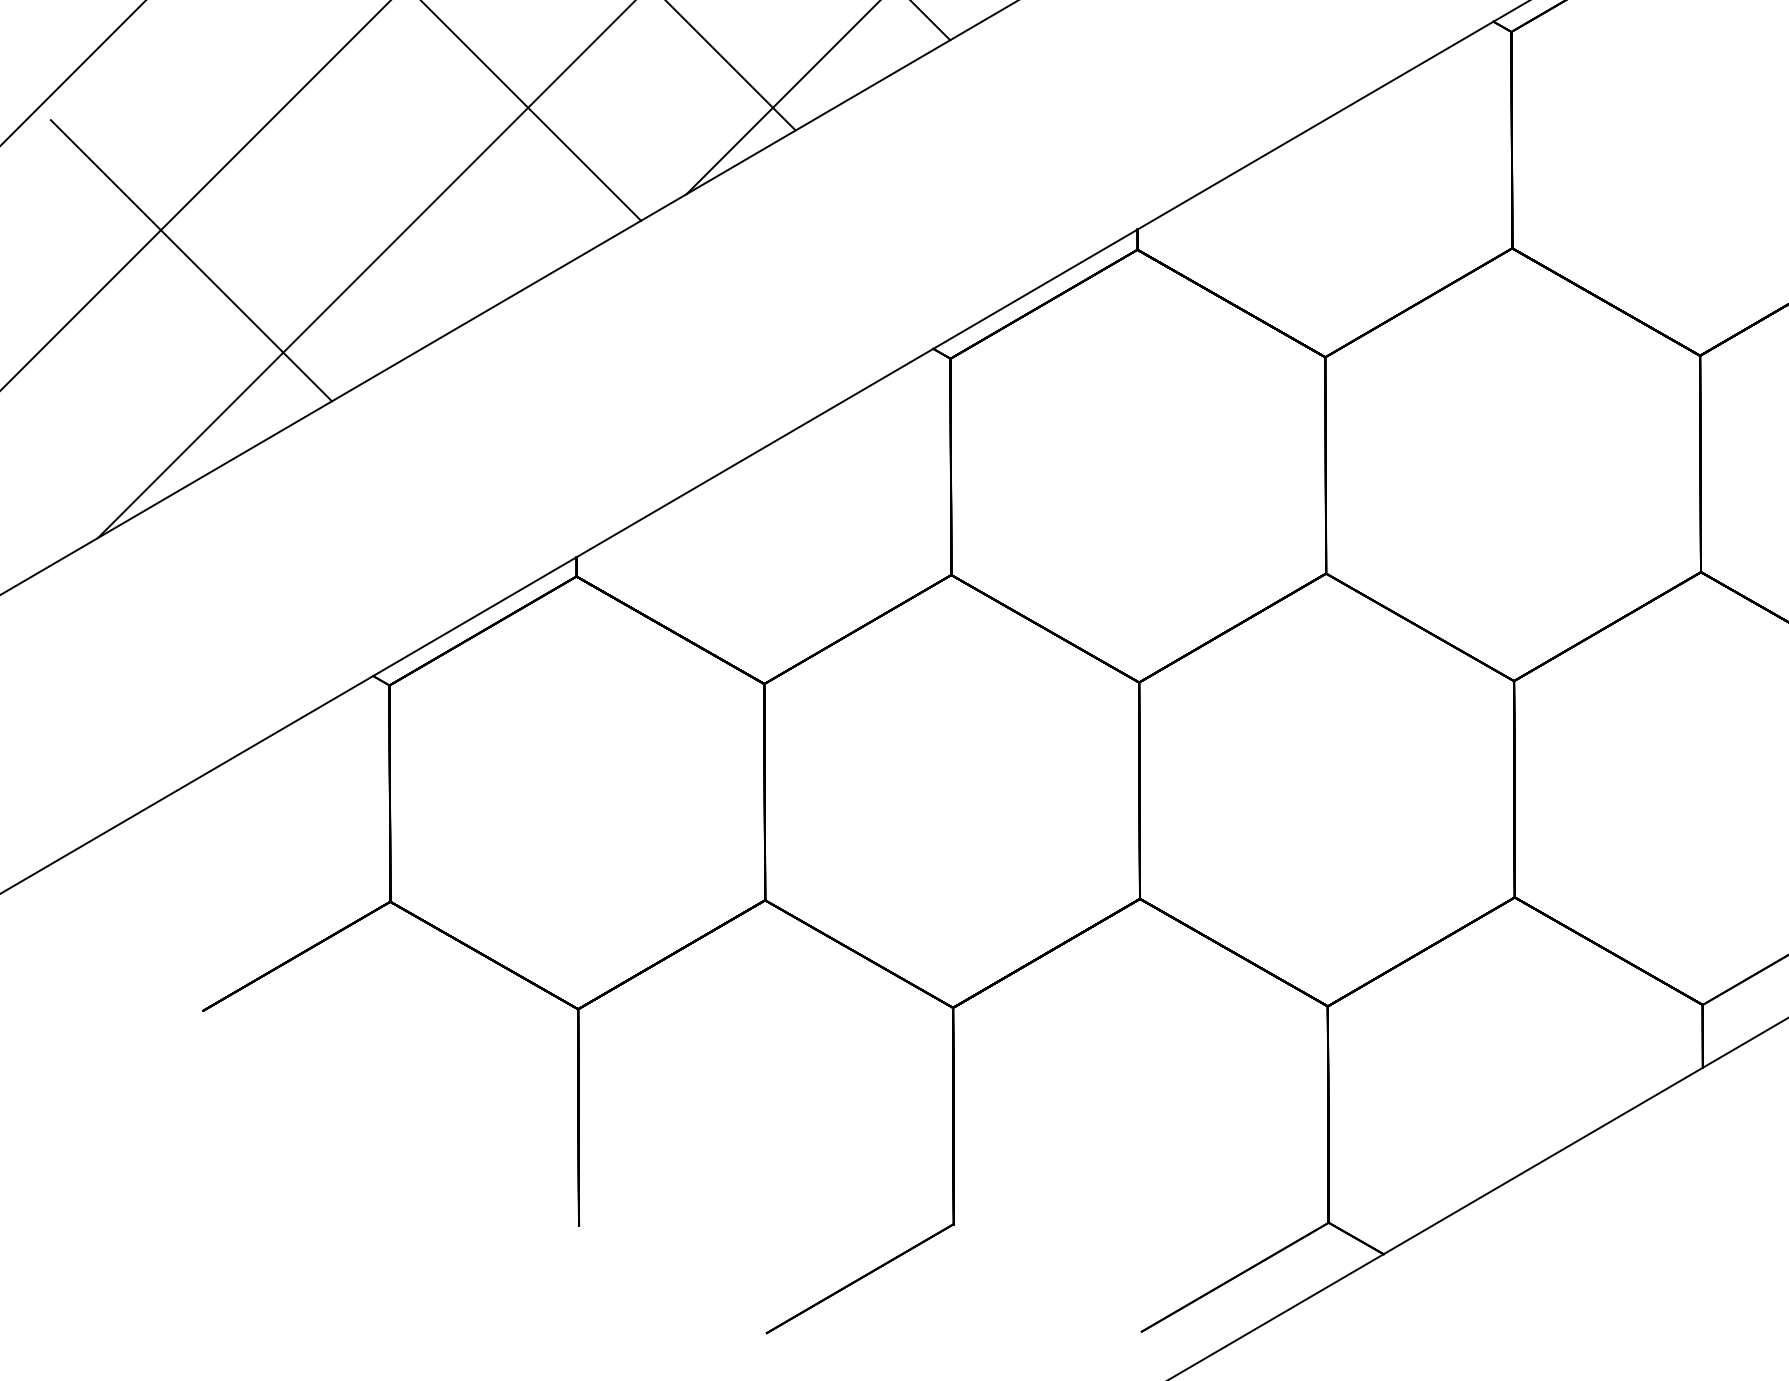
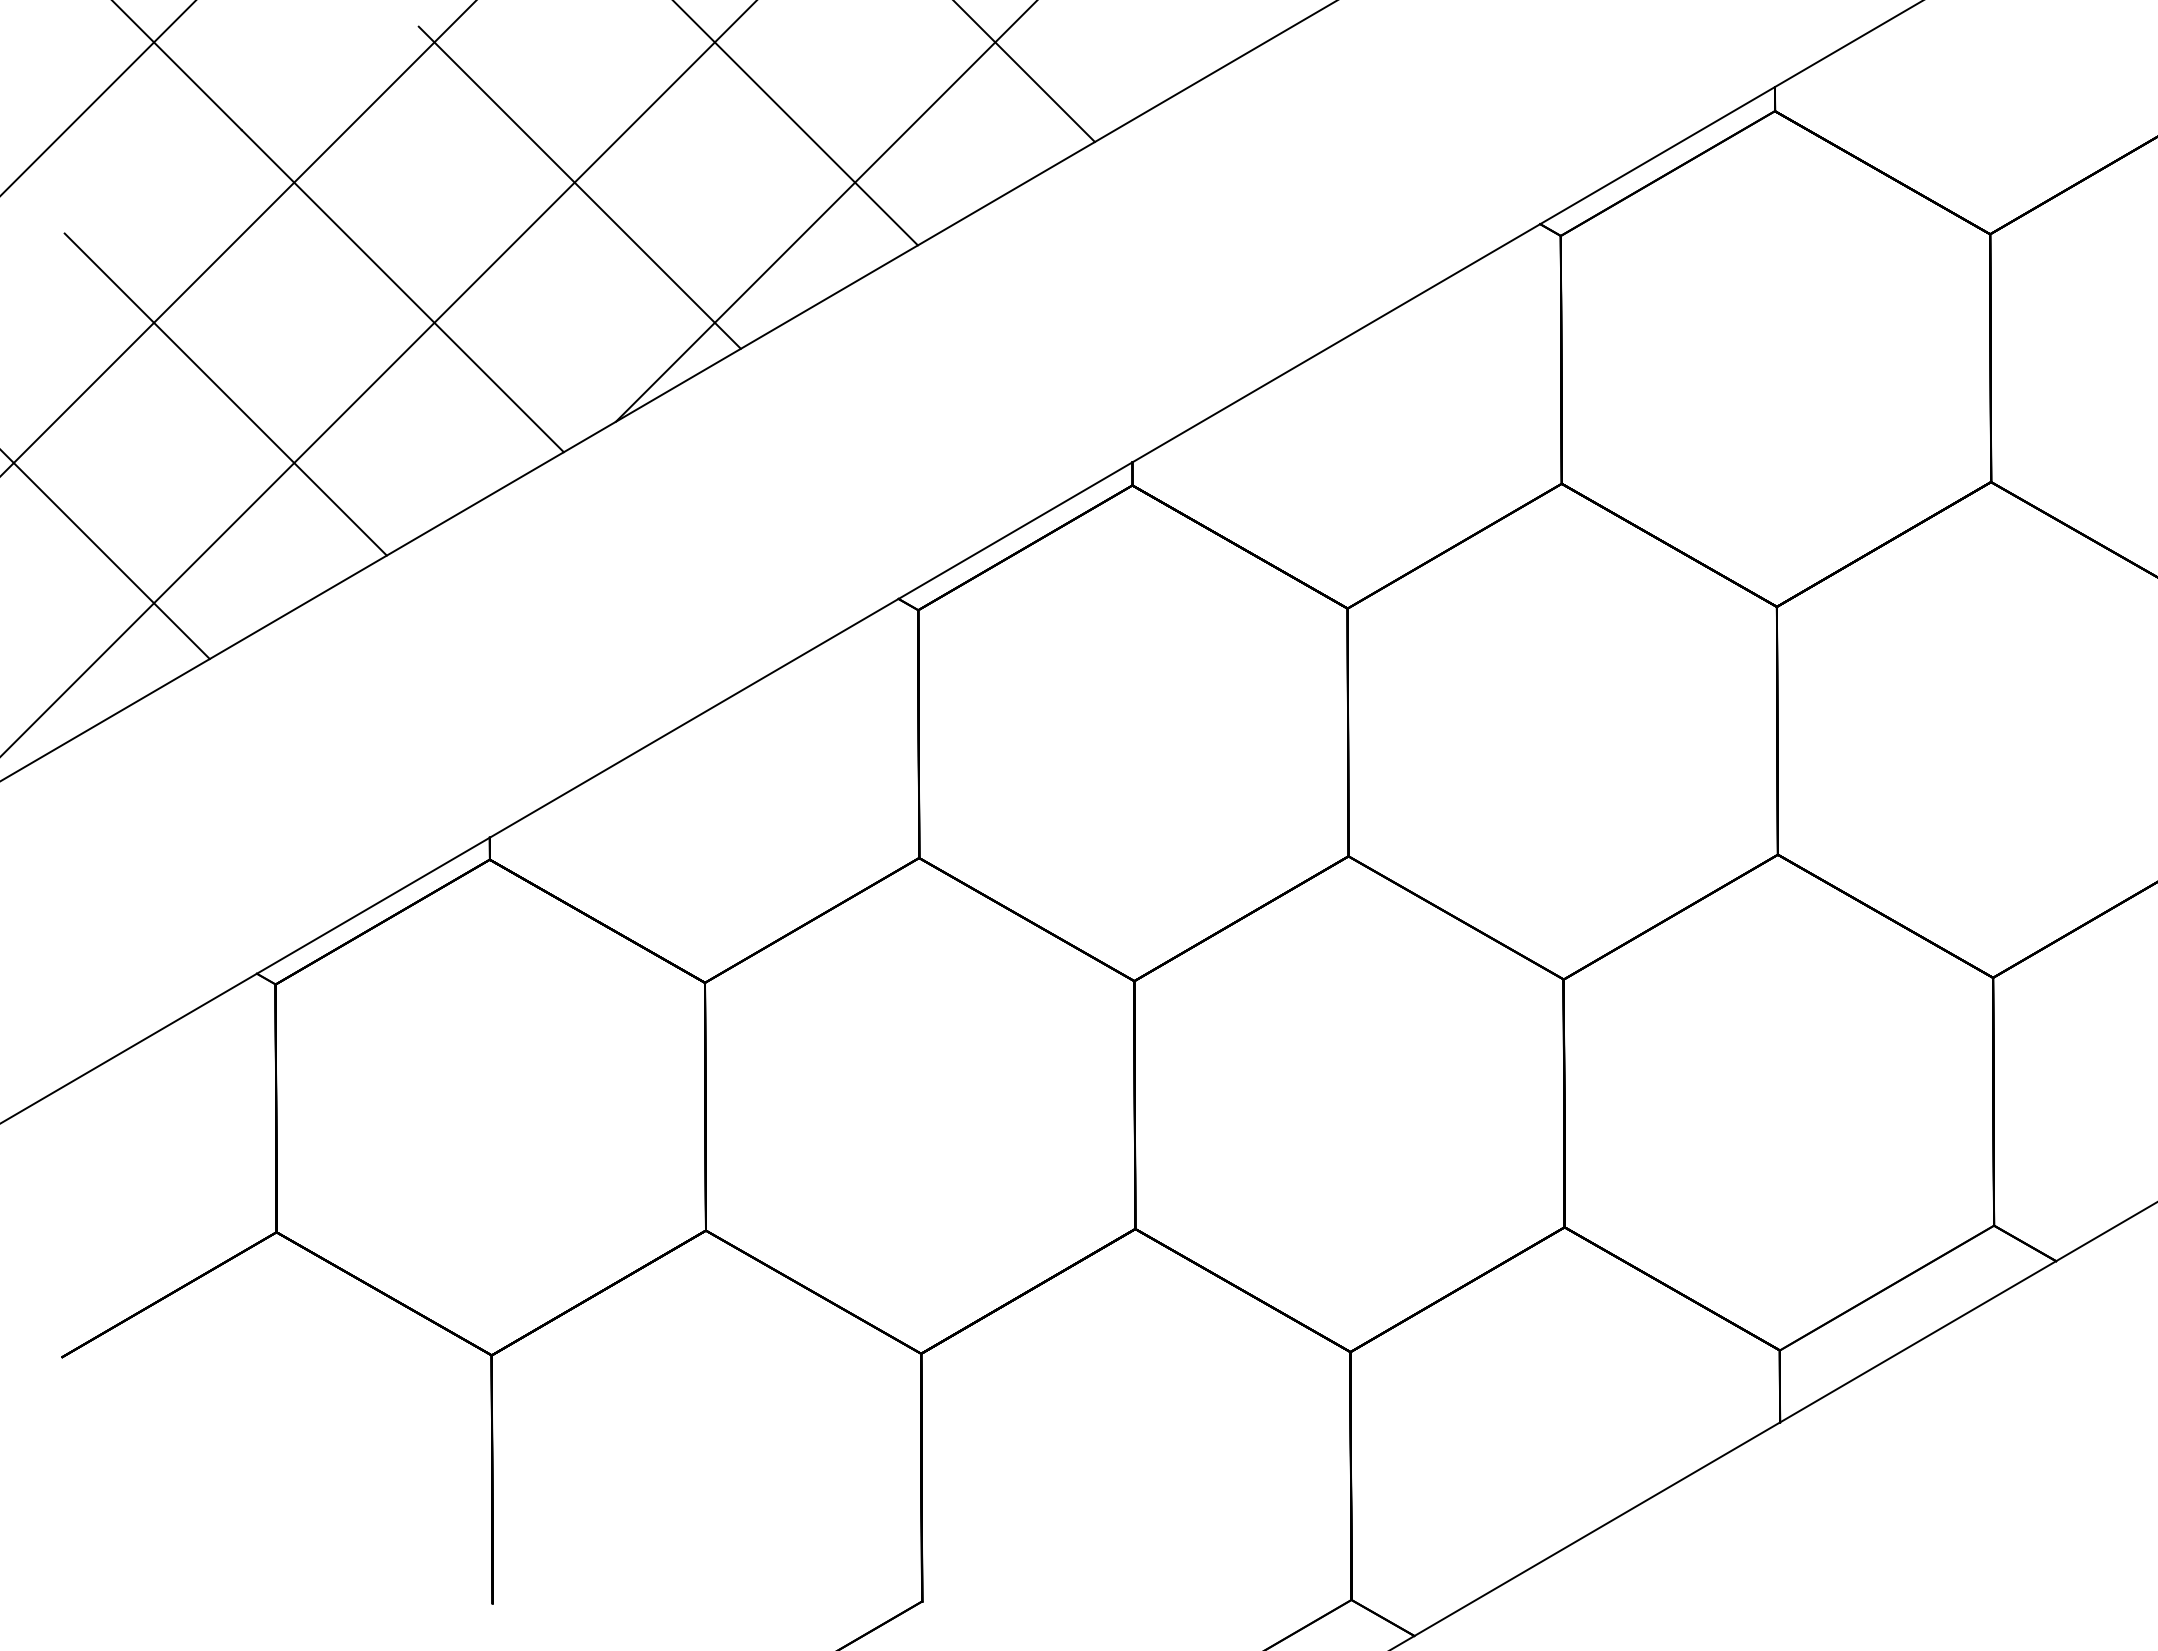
line: (345, 170) -> (225, 394), added

